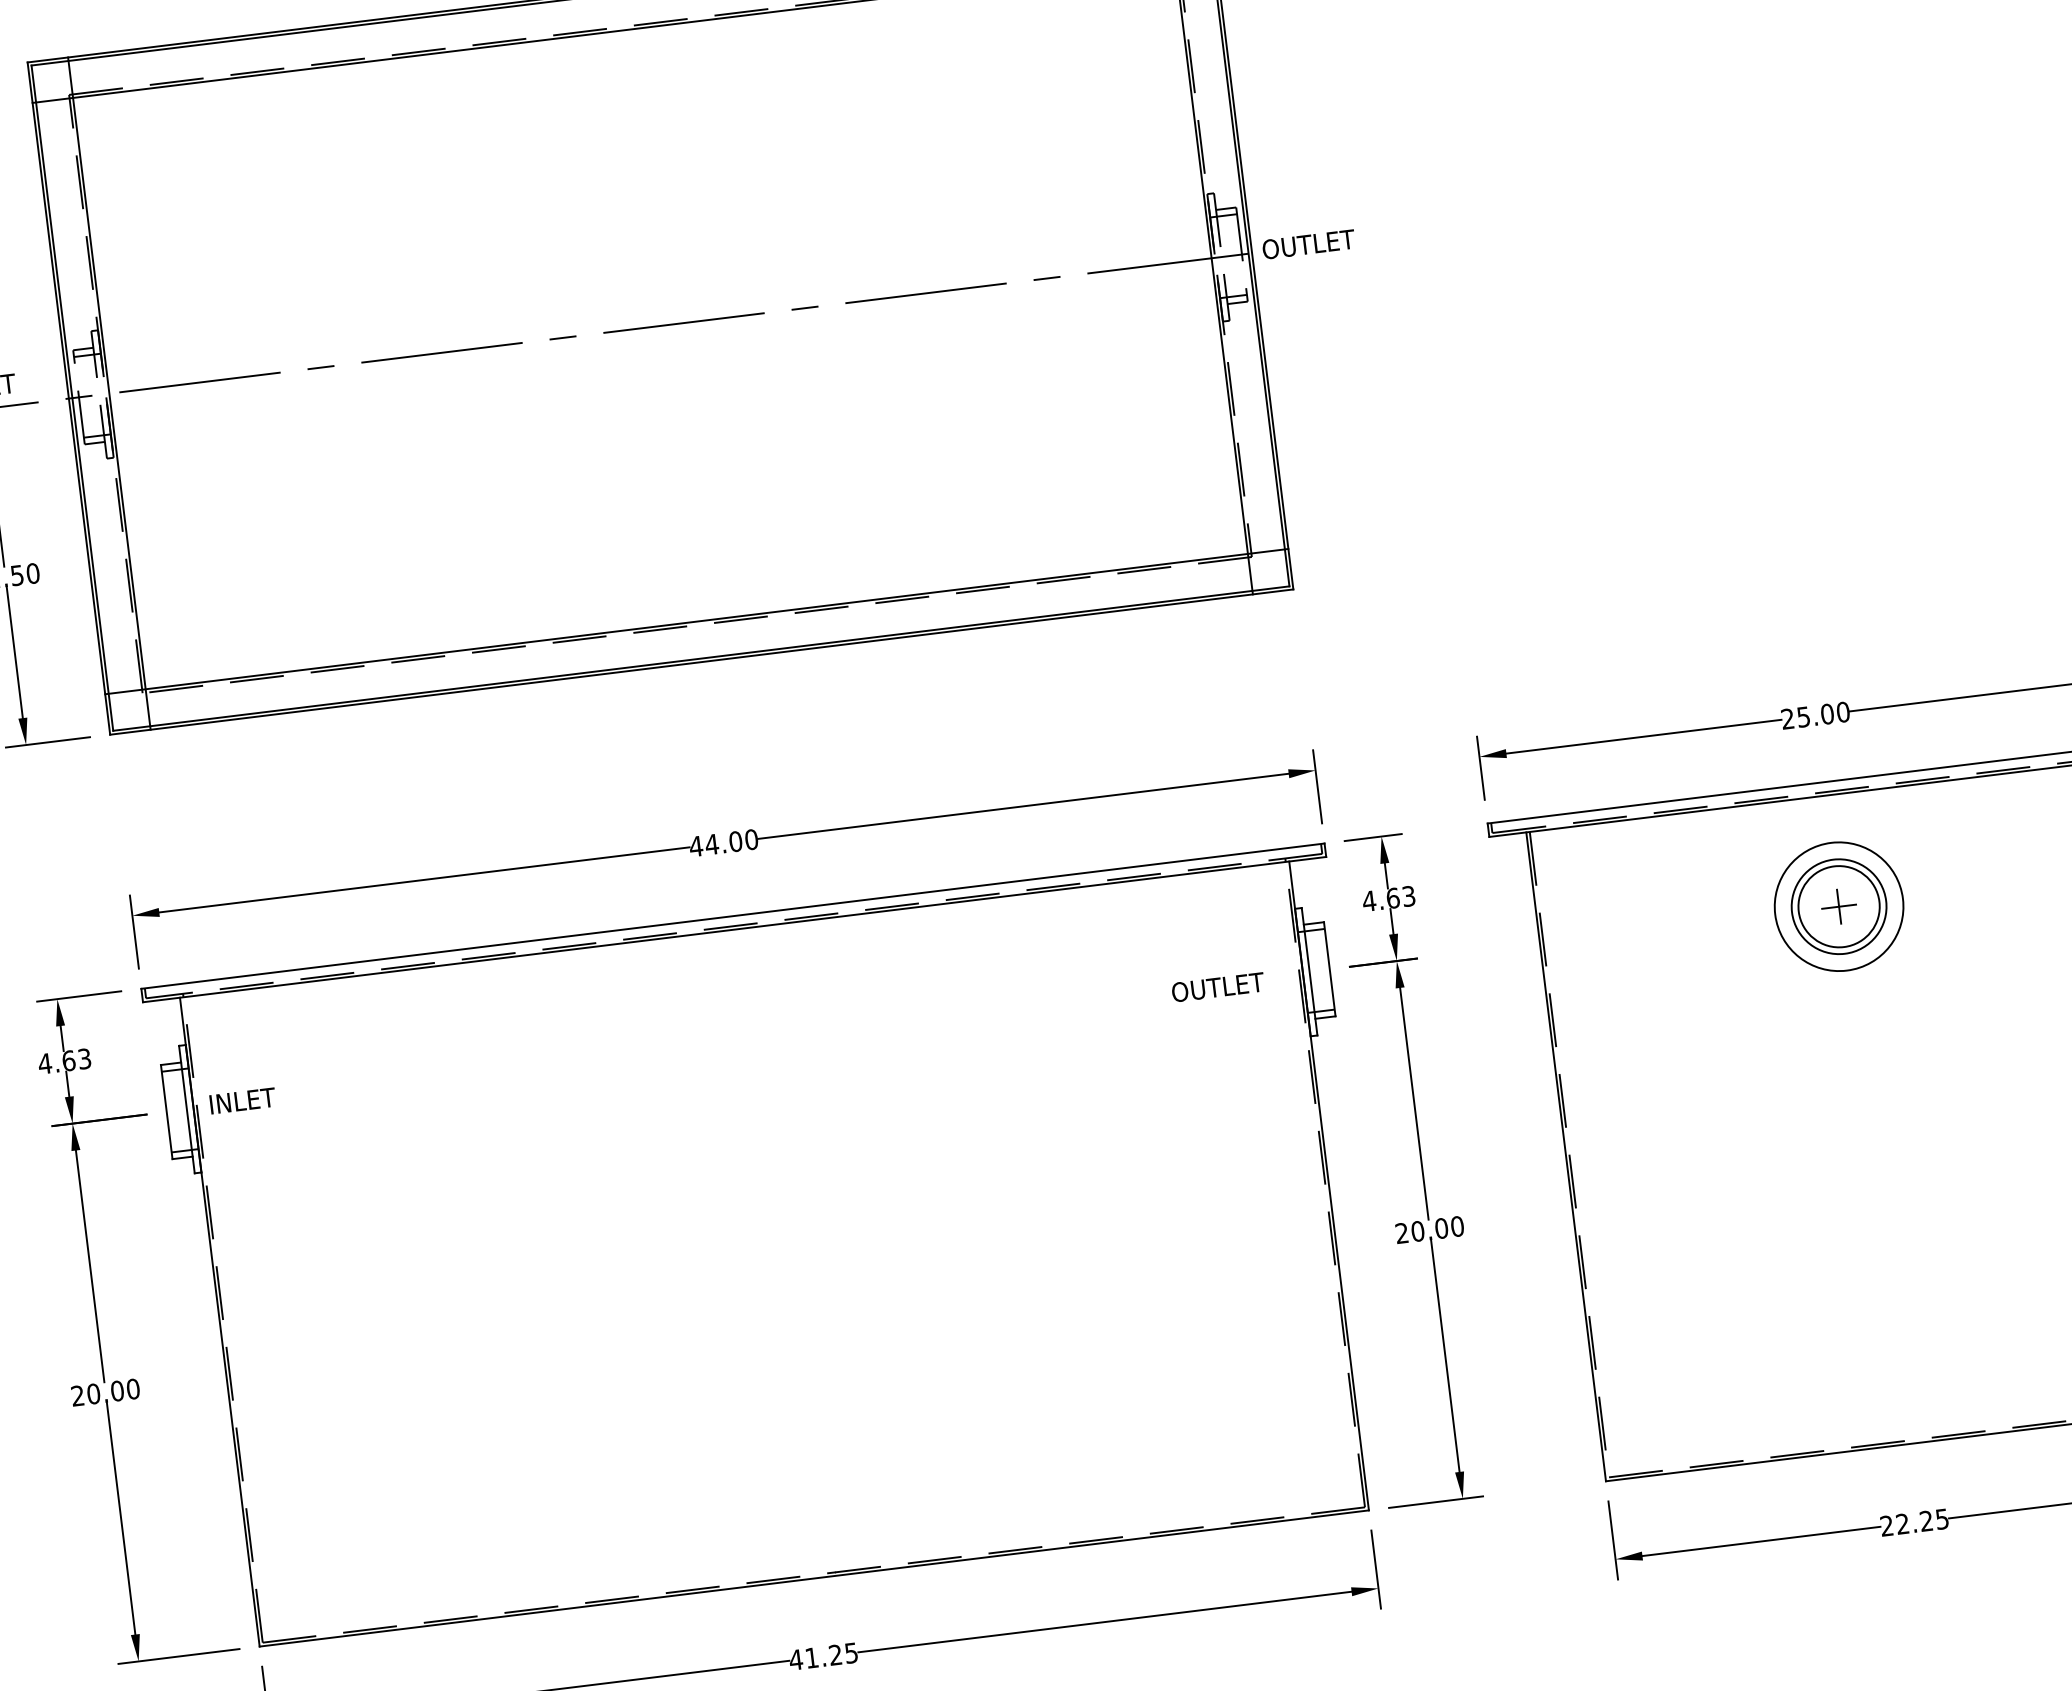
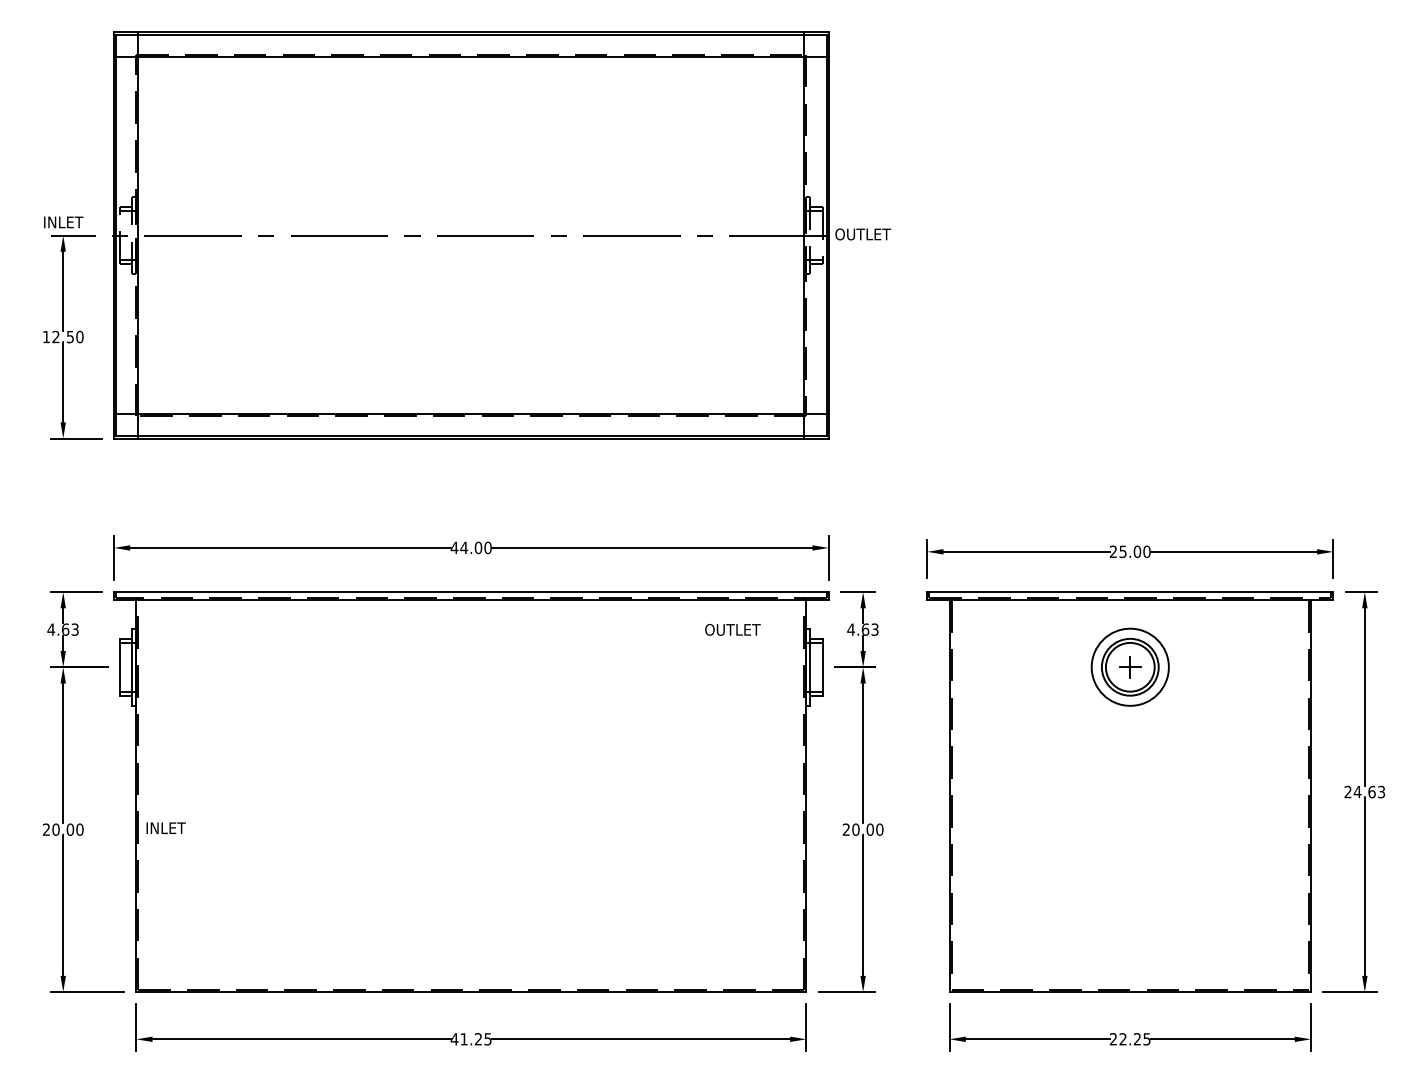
text: (1217, 986) -> (732, 629), moved
text: (241, 1099) -> (165, 827), moved

